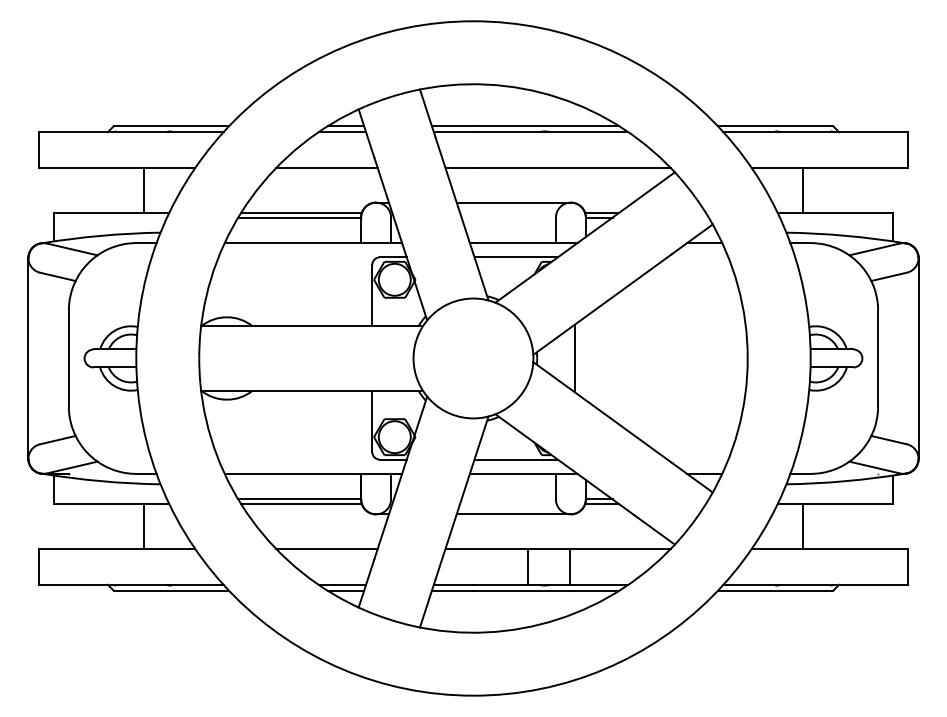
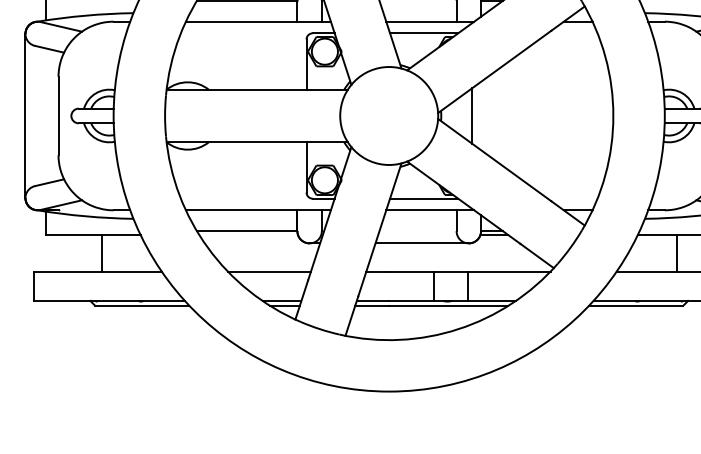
line: (300, 503) -> (247, 234), removed
line: (143, 525) -> (101, 252), moved
line: (803, 525) -> (677, 252), moved

